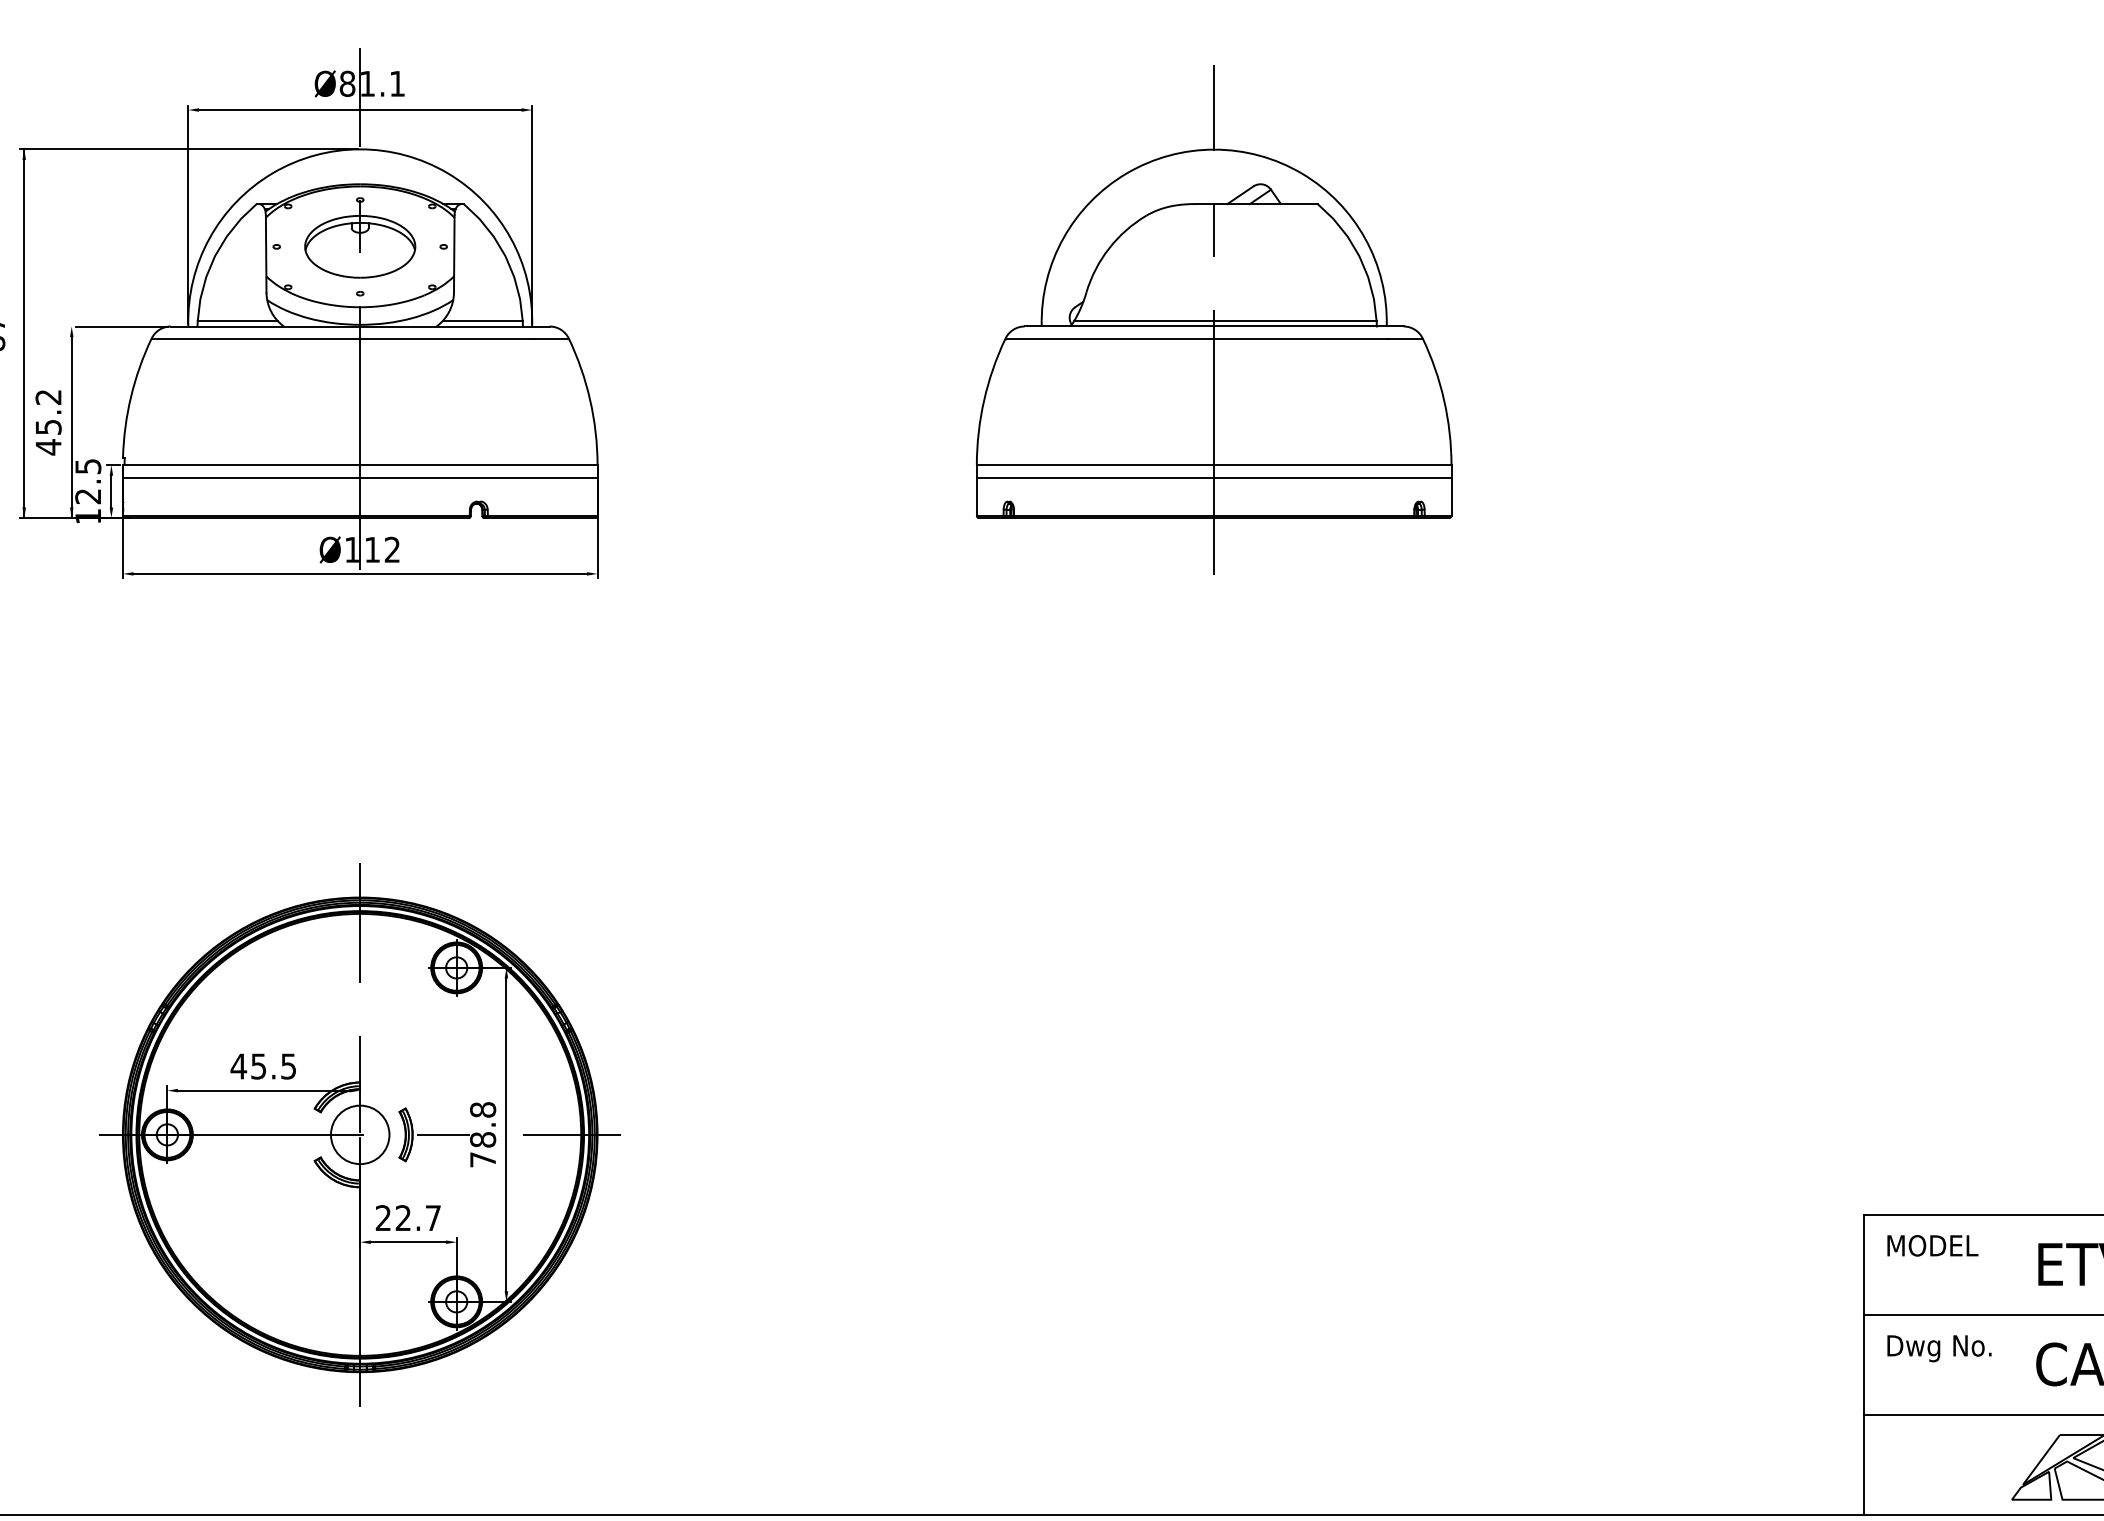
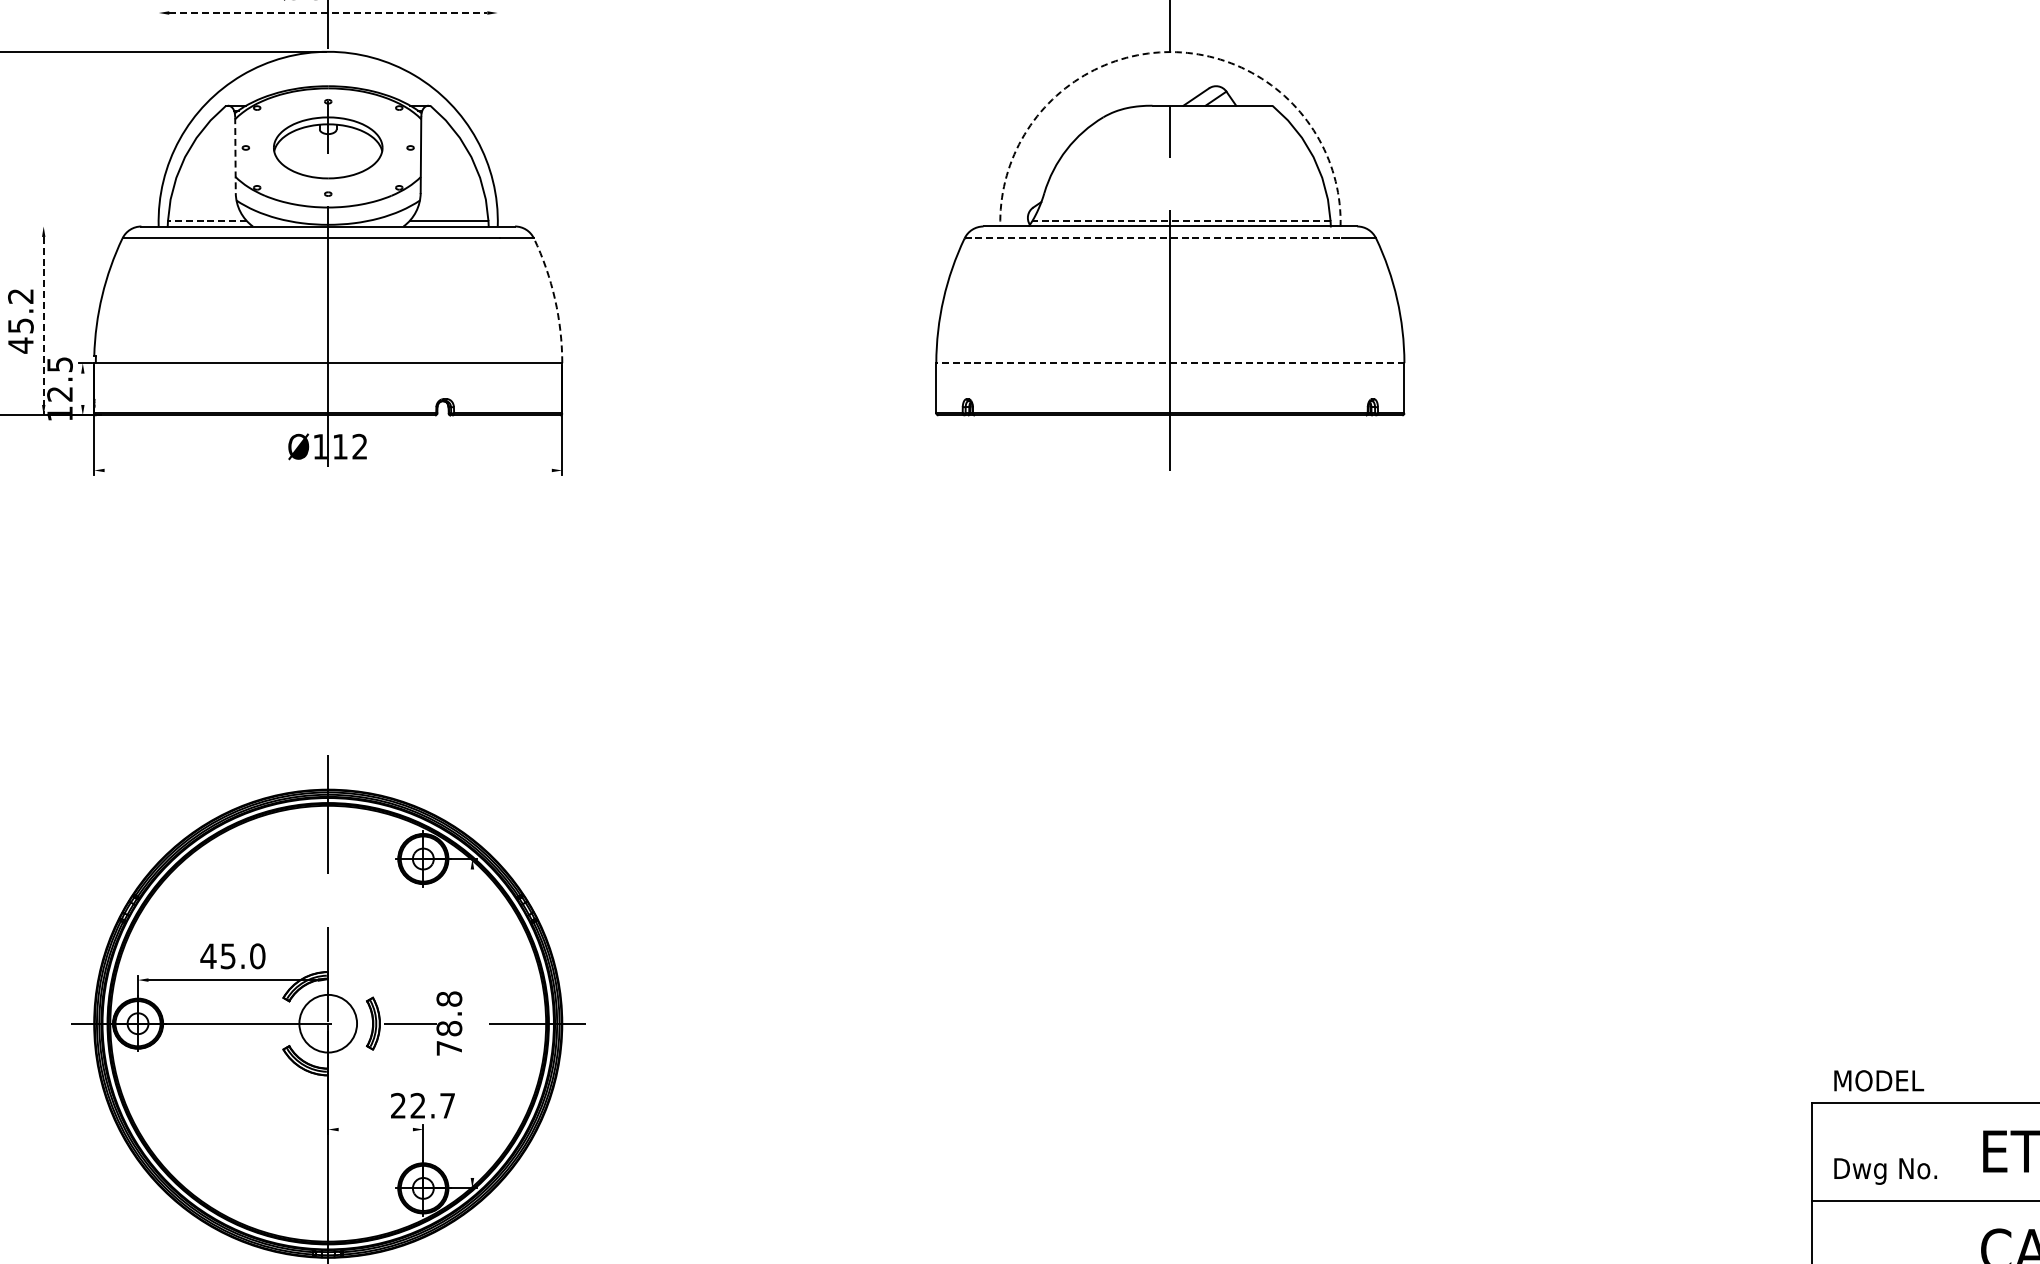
line: (360, 110) -> (328, 13), solid -> dashed
arc: (1214, 149) -> (1170, 51), solid -> dashed
line: (188, 214) -> (158, 116), removed
line: (532, 214) -> (498, 116), removed
line: (266, 254) -> (235, 155), solid -> dashed
line: (237, 321) -> (207, 221), solid -> dashed
line: (1224, 321) -> (1180, 221), solid -> dashed
line: (122, 326) -> (93, 226), removed
line: (1197, 338) -> (1153, 238), solid -> dashed
arc: (590, 400) -> (555, 299), solid -> dashed
line: (71, 428) -> (43, 327), solid -> dashed
line: (1213, 465) -> (1169, 363), solid -> dashed
line: (359, 477) -> (327, 375), removed
line: (1213, 477) -> (1169, 375), removed
line: (111, 491) -> (82, 389), removed
line: (359, 573) -> (327, 470), removed
text: (288, 1066) -> (257, 956), 45.5 -> 45.0
line: (506, 1134) -> (472, 1023), removed
text: (407, 1217) -> (422, 1105), moved
line: (408, 1242) -> (375, 1129), removed
text: (1932, 1245) -> (1878, 1080), moved
text: (1939, 1348) -> (1885, 1171), moved

